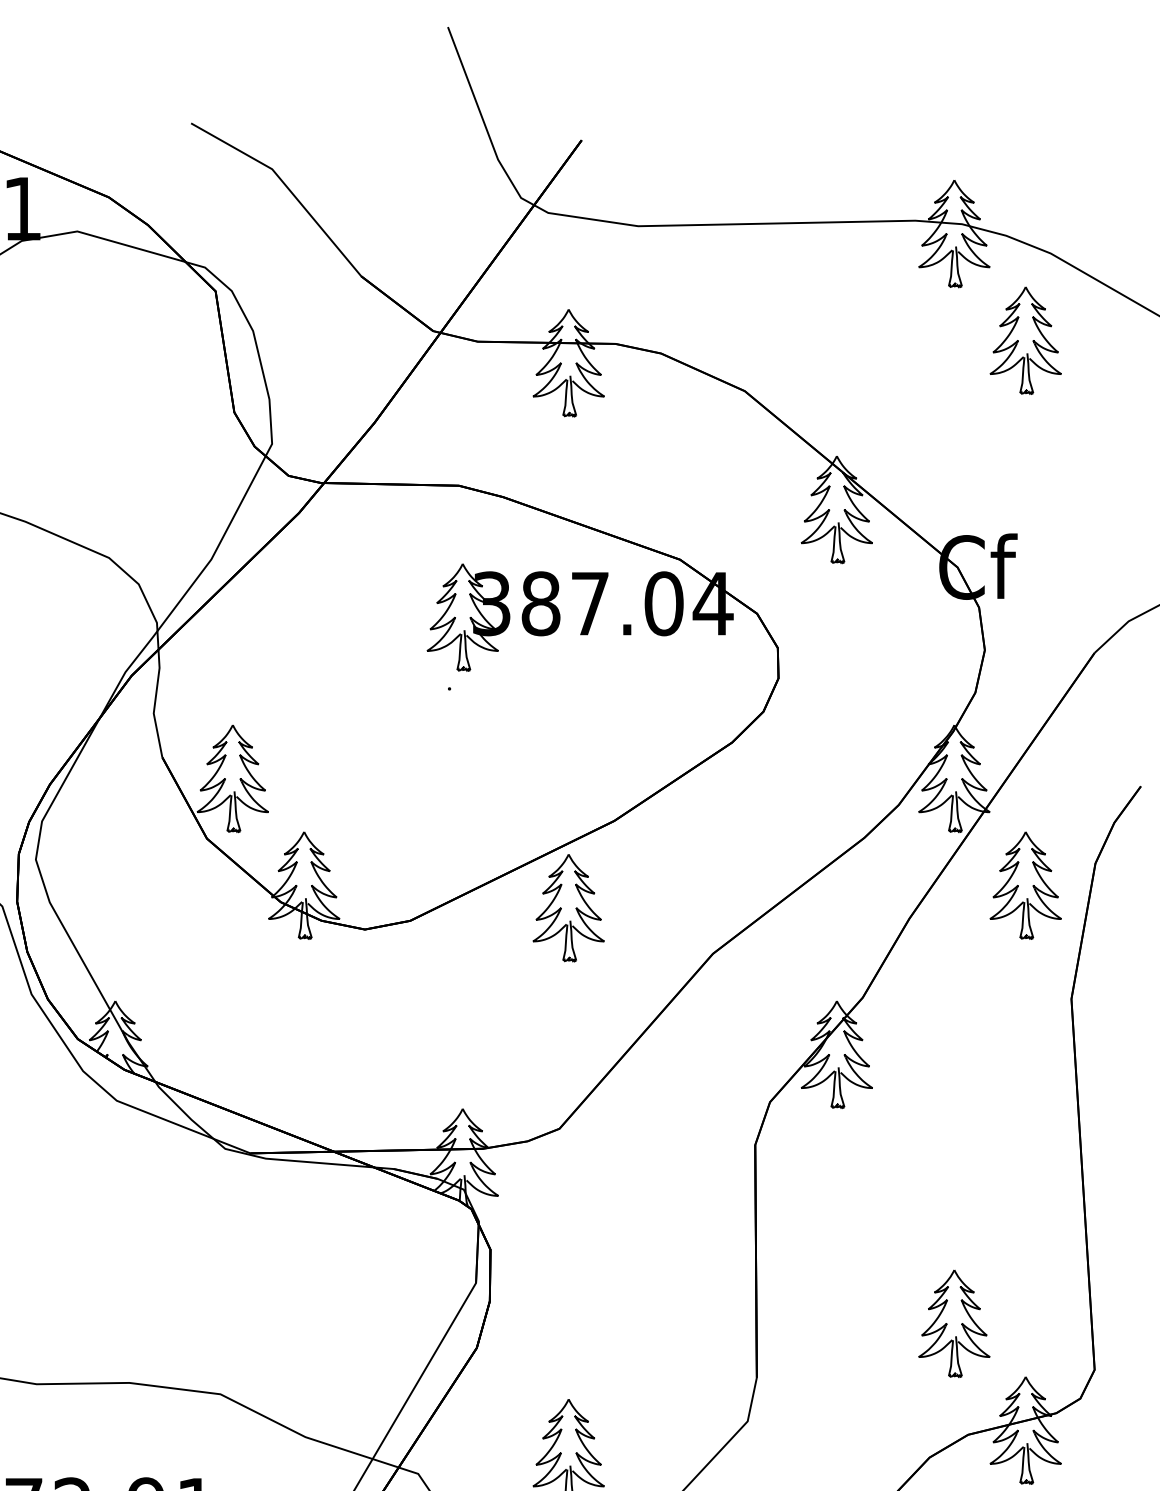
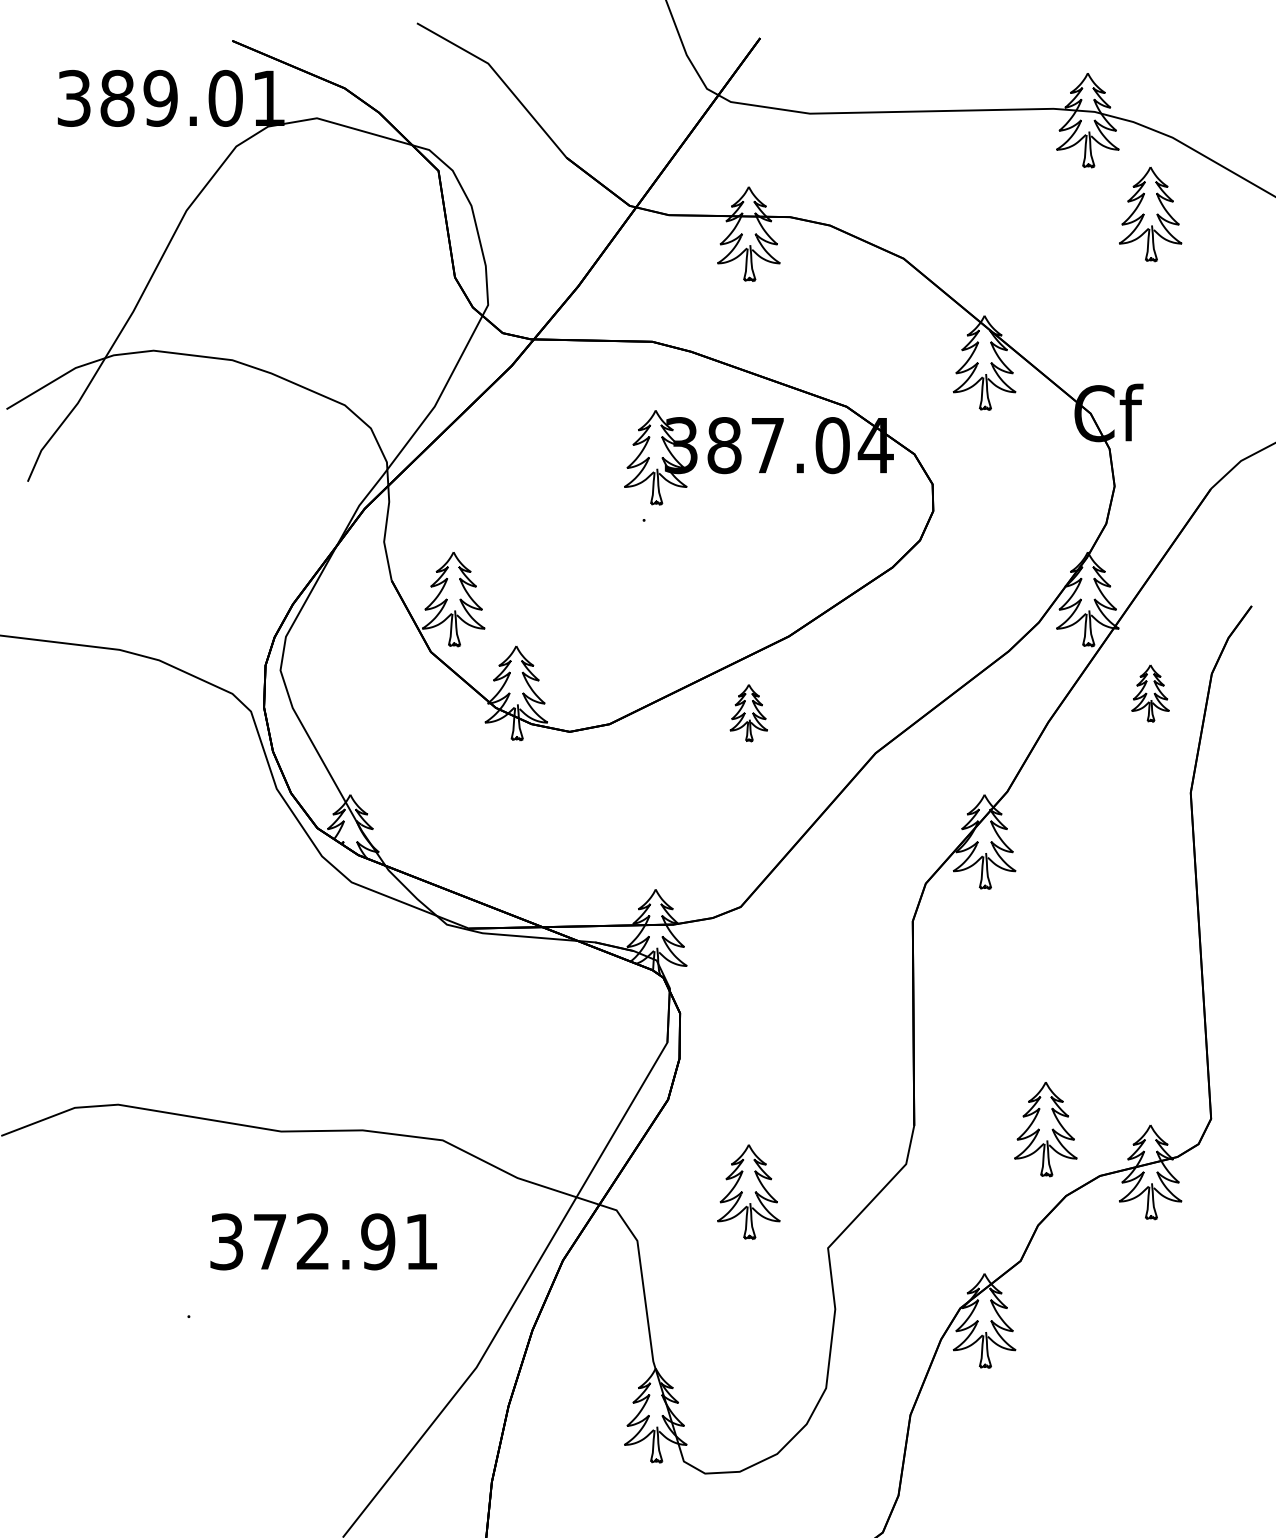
part: (1025, 885) -> (1150, 693), size x0.6
part: (568, 907) -> (748, 712), size x0.6
part: (953, 1323) -> (1045, 1129), moved

